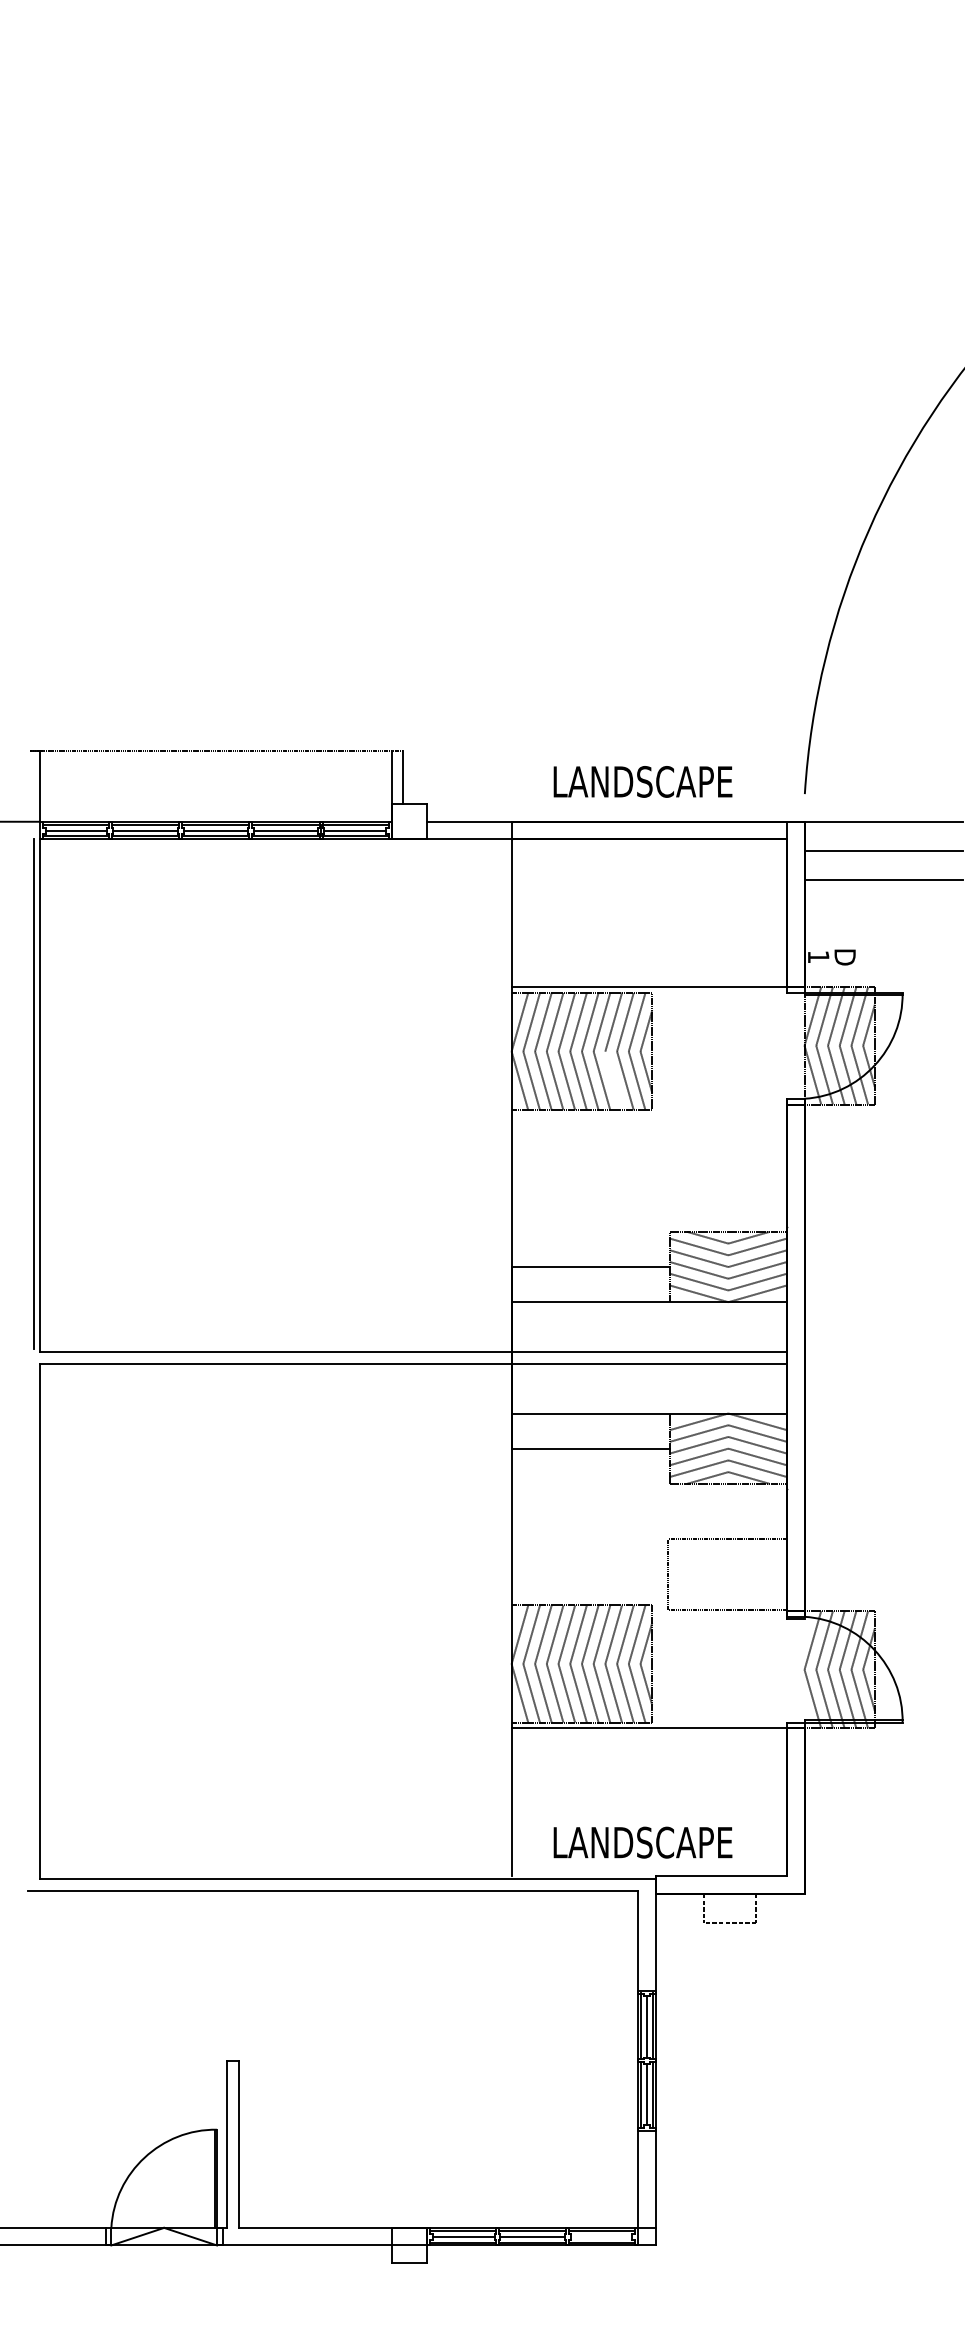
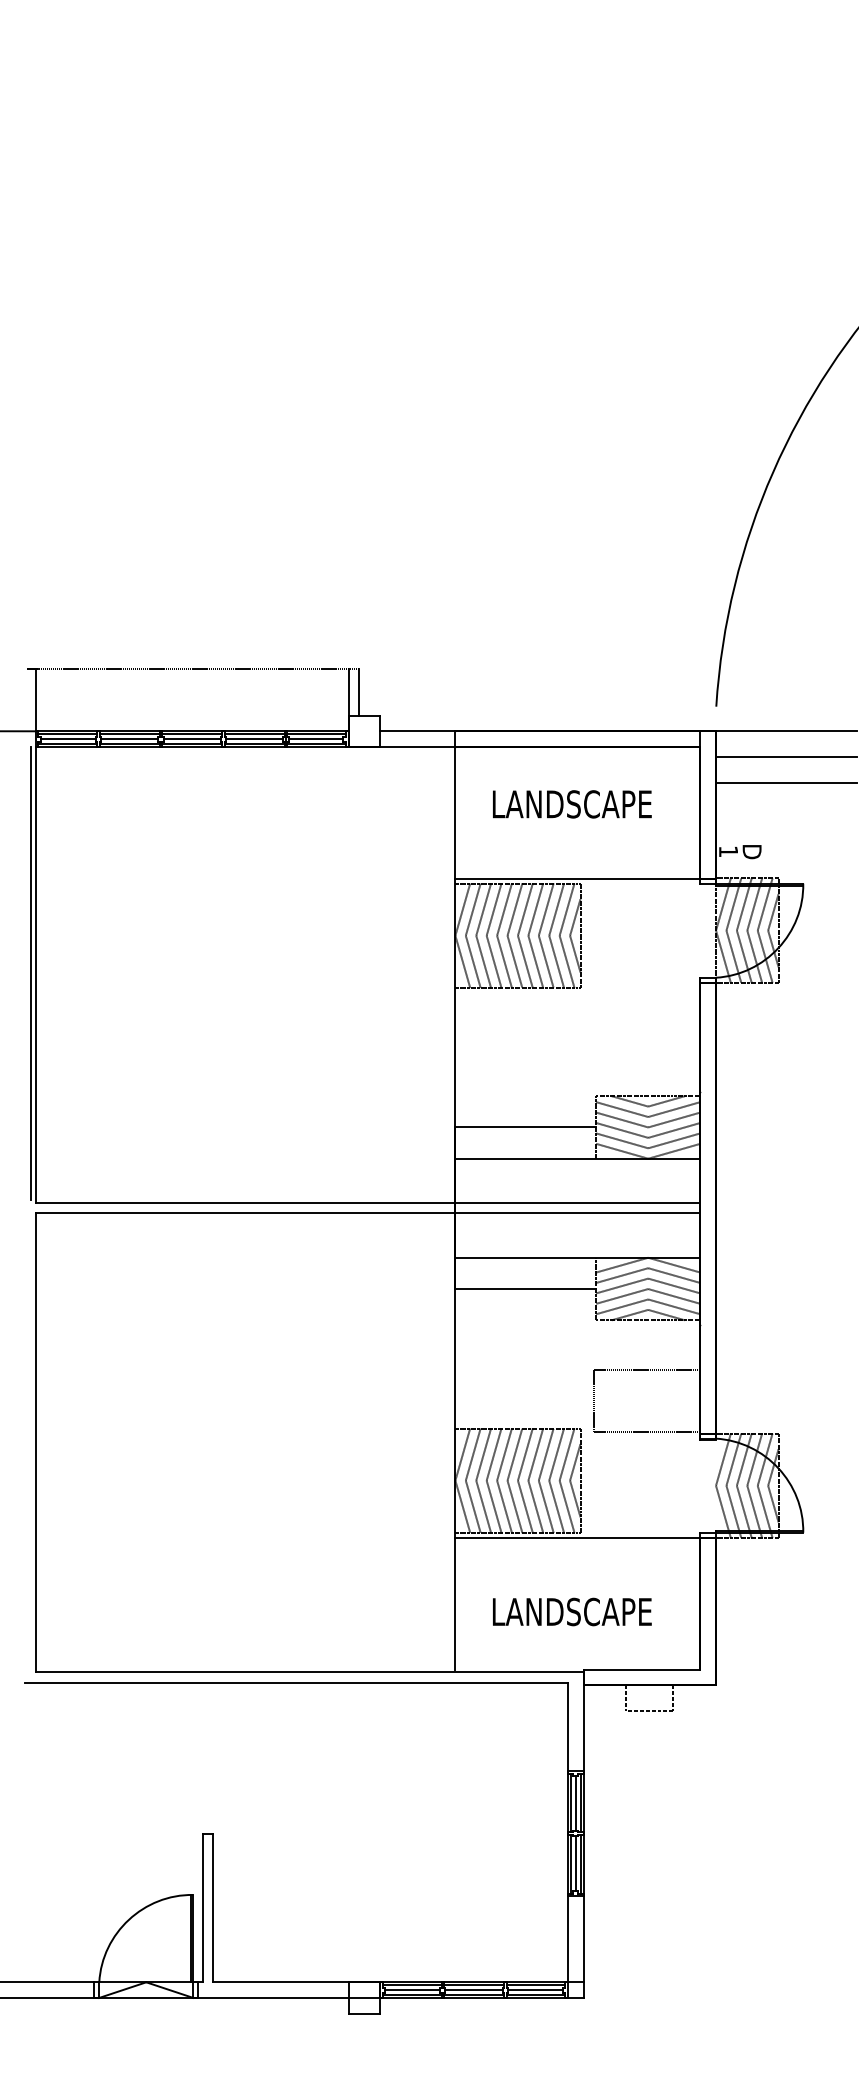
text: (642, 781) -> (571, 804), moved
line: (613, 1080) -> (546, 961), added
text: (642, 1842) -> (571, 1611), moved
line: (601, 2236) -> (535, 1989), added

